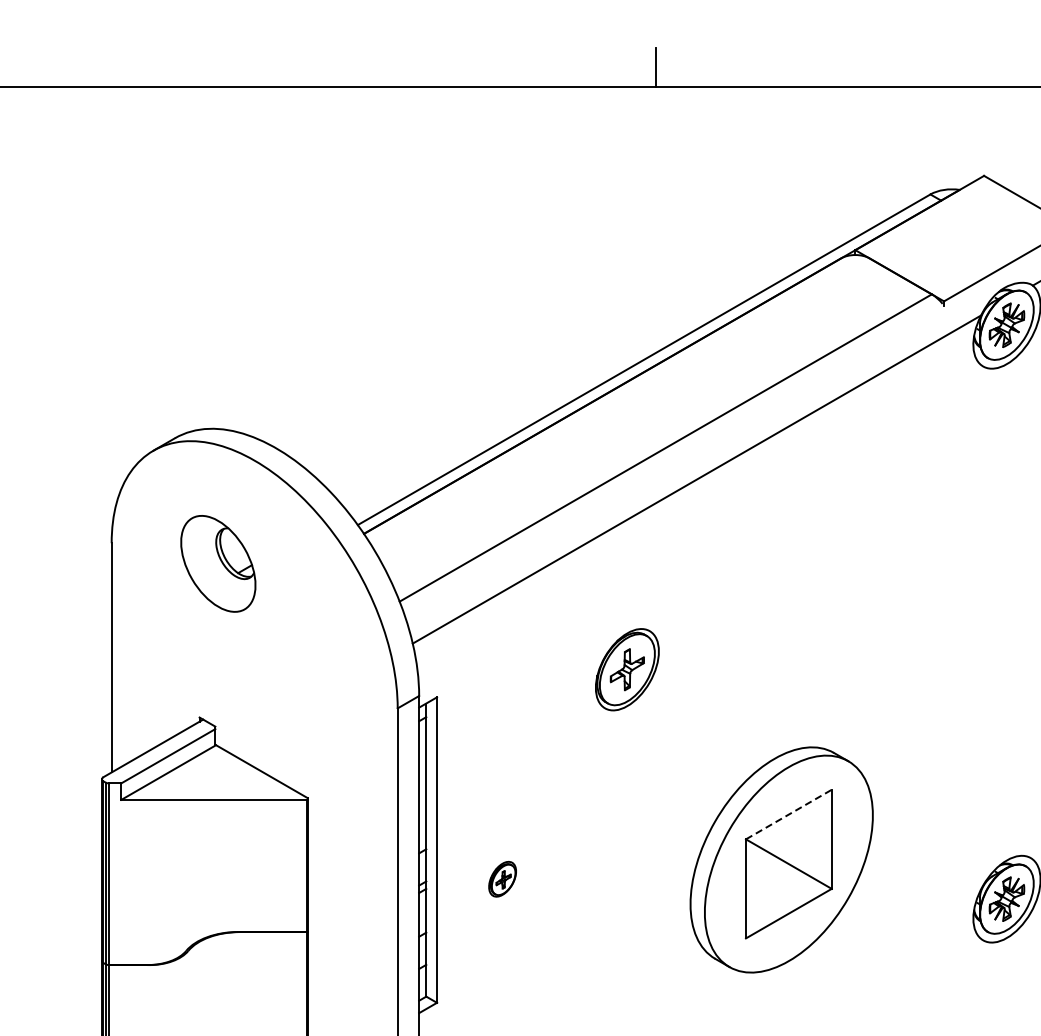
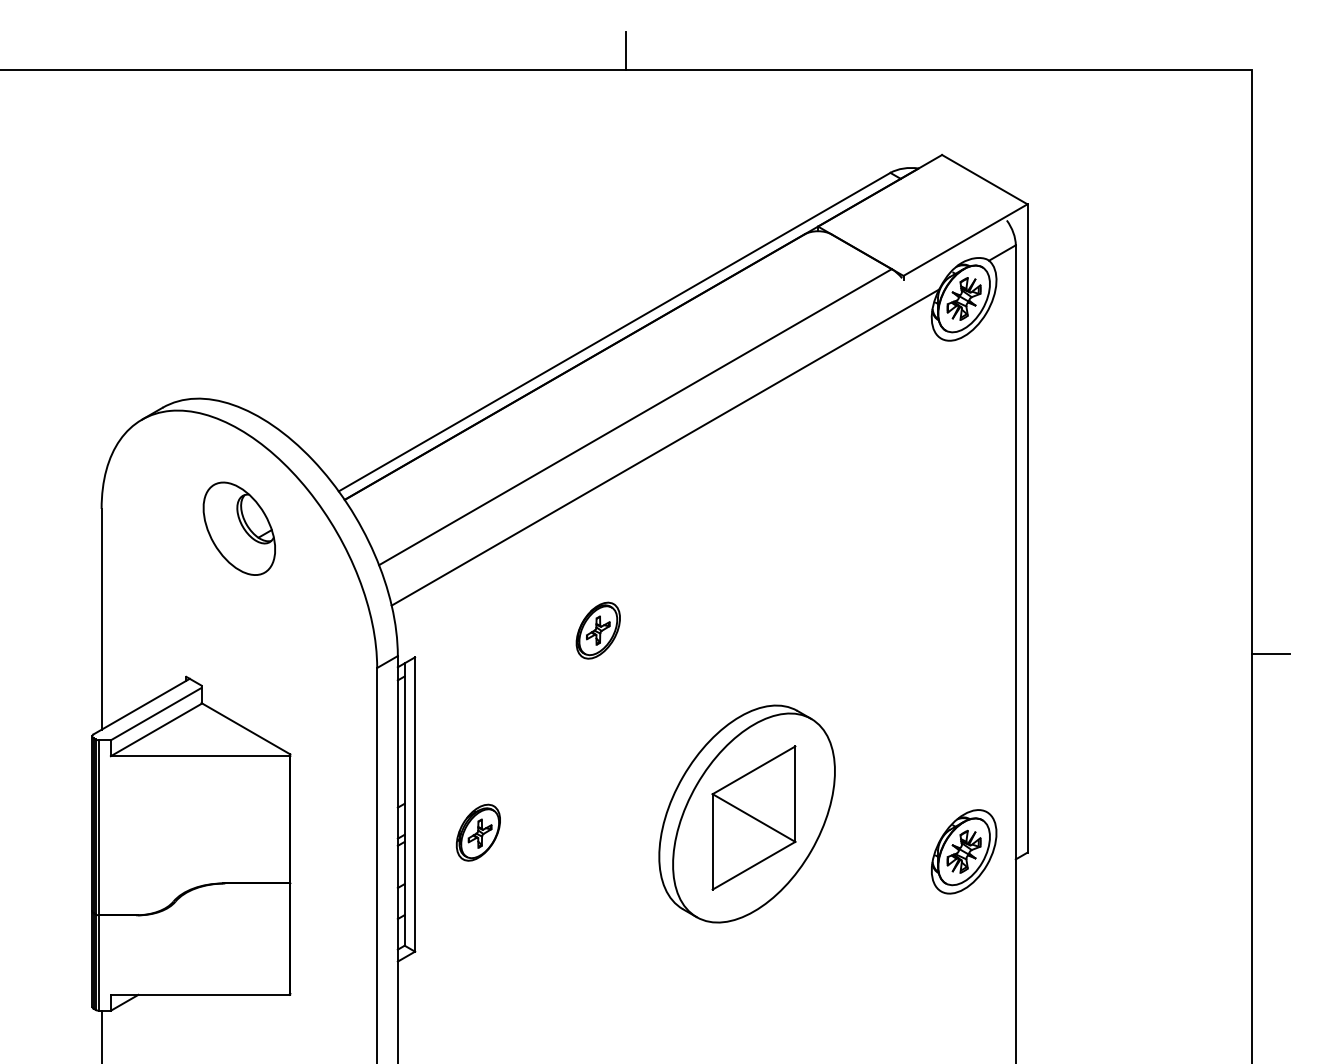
part: (217, 563) -> (238, 528), moved
part: (626, 669) -> (597, 630), size x0.71
line: (789, 814) -> (754, 770), dashed -> solid
part: (501, 879) -> (477, 832), size x1.67

